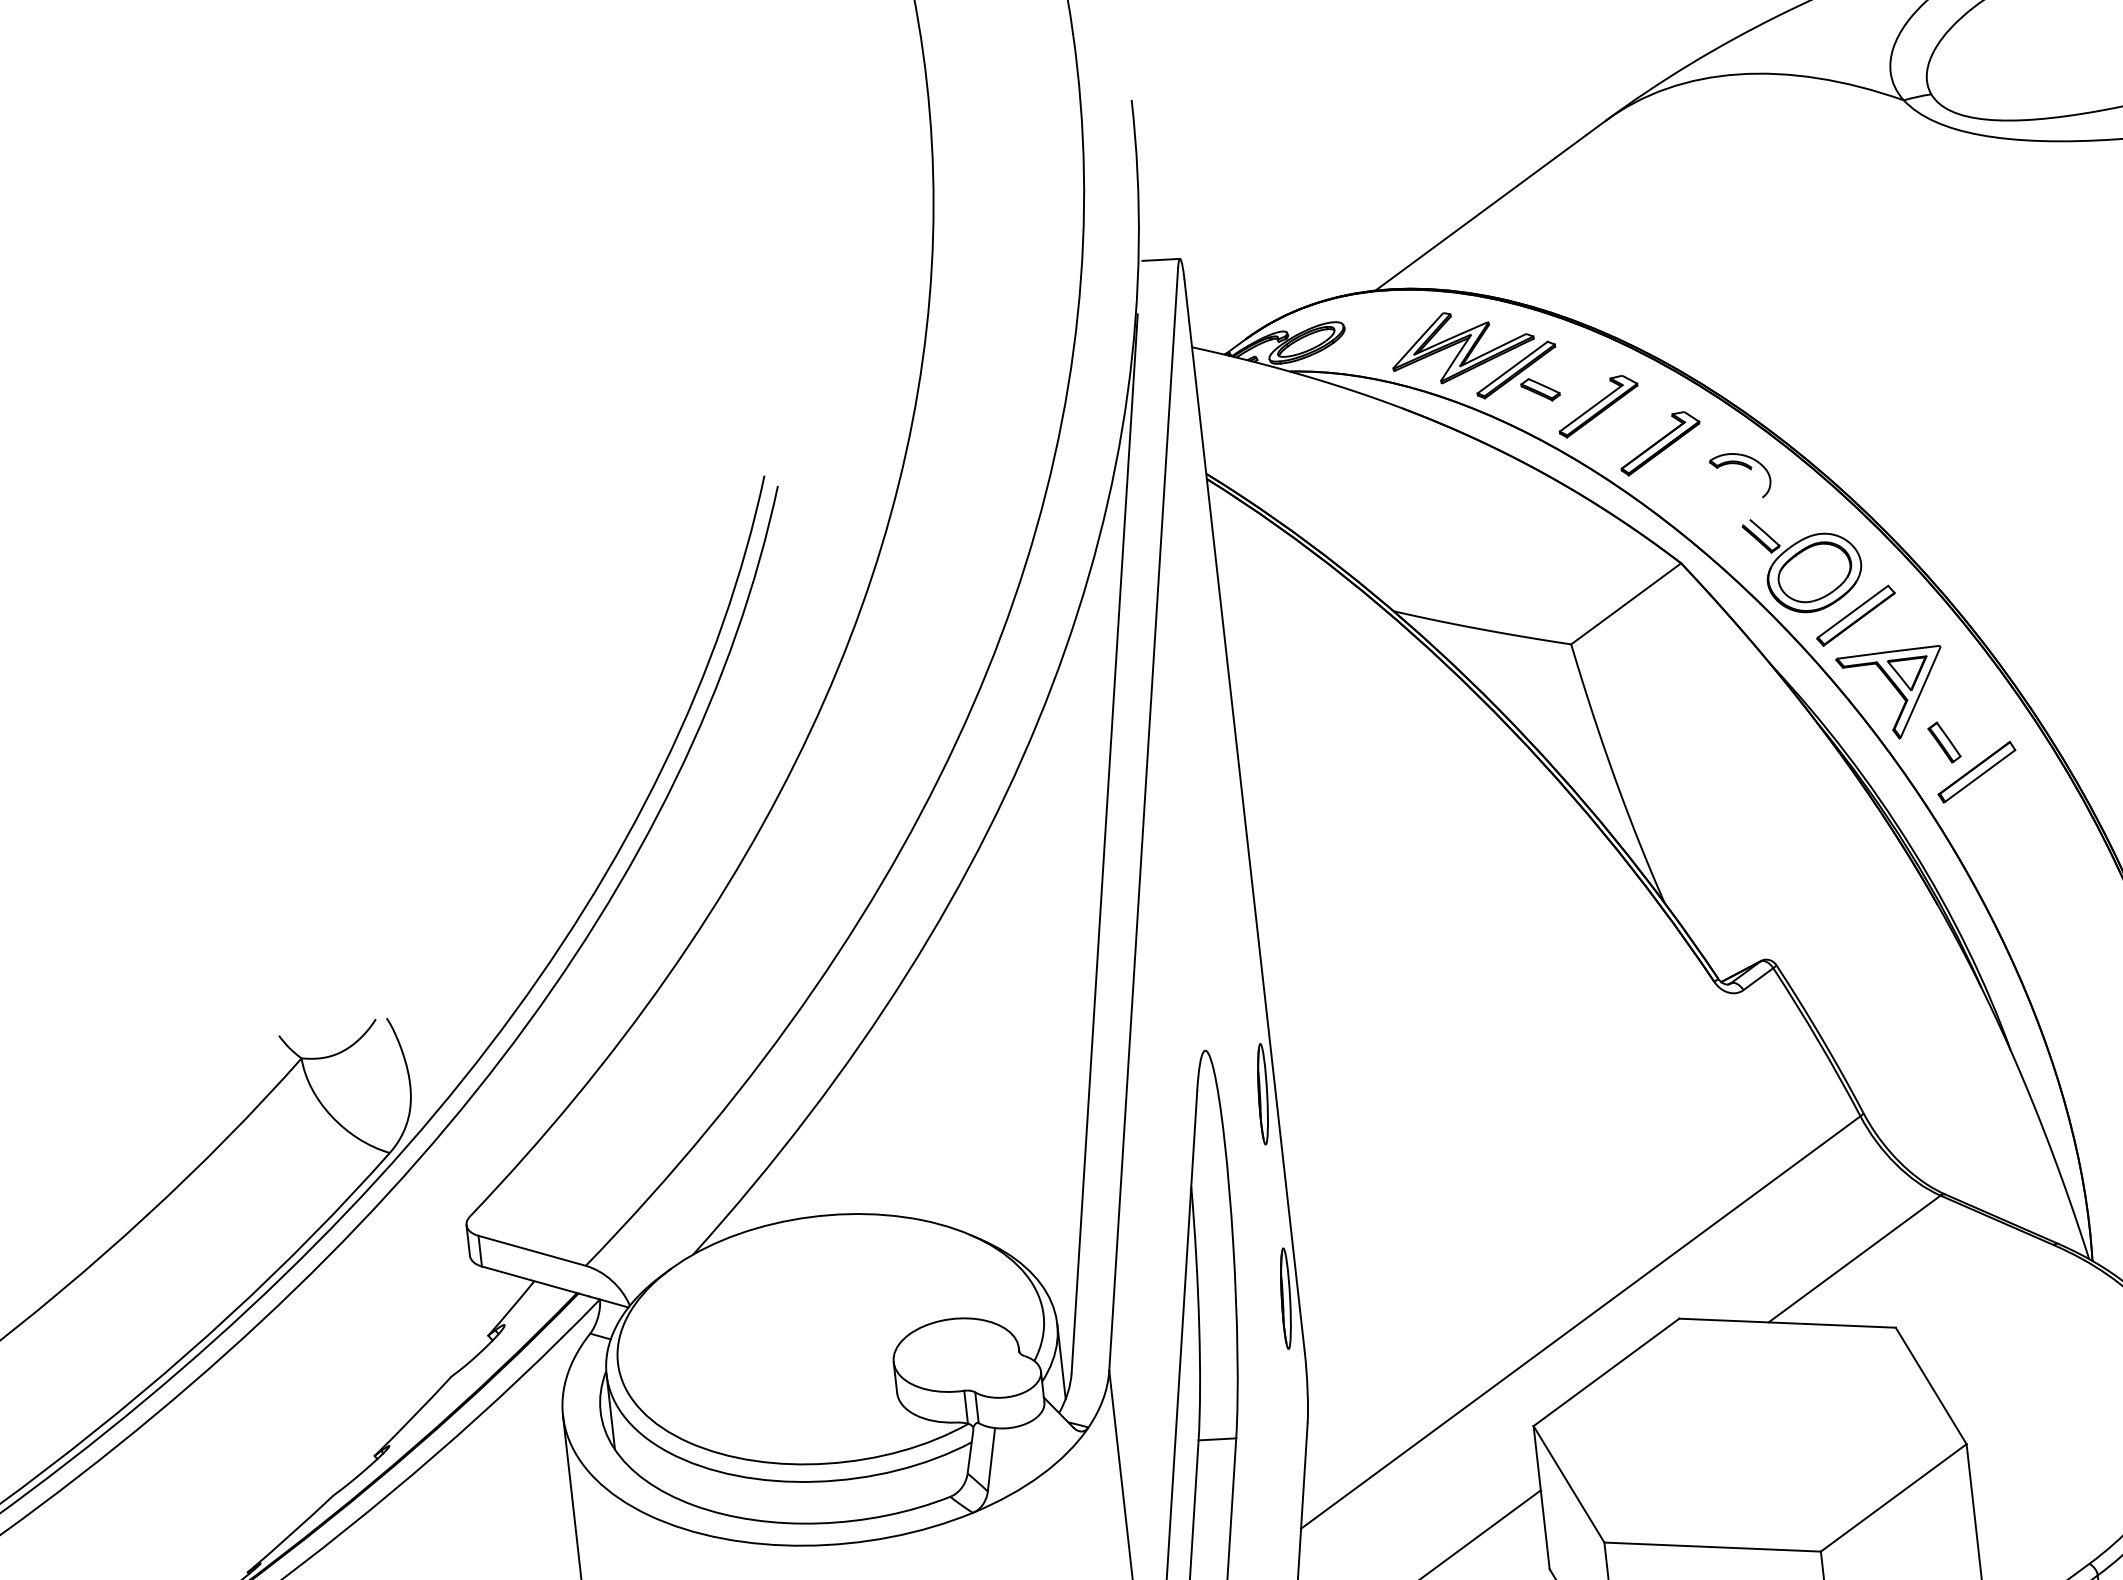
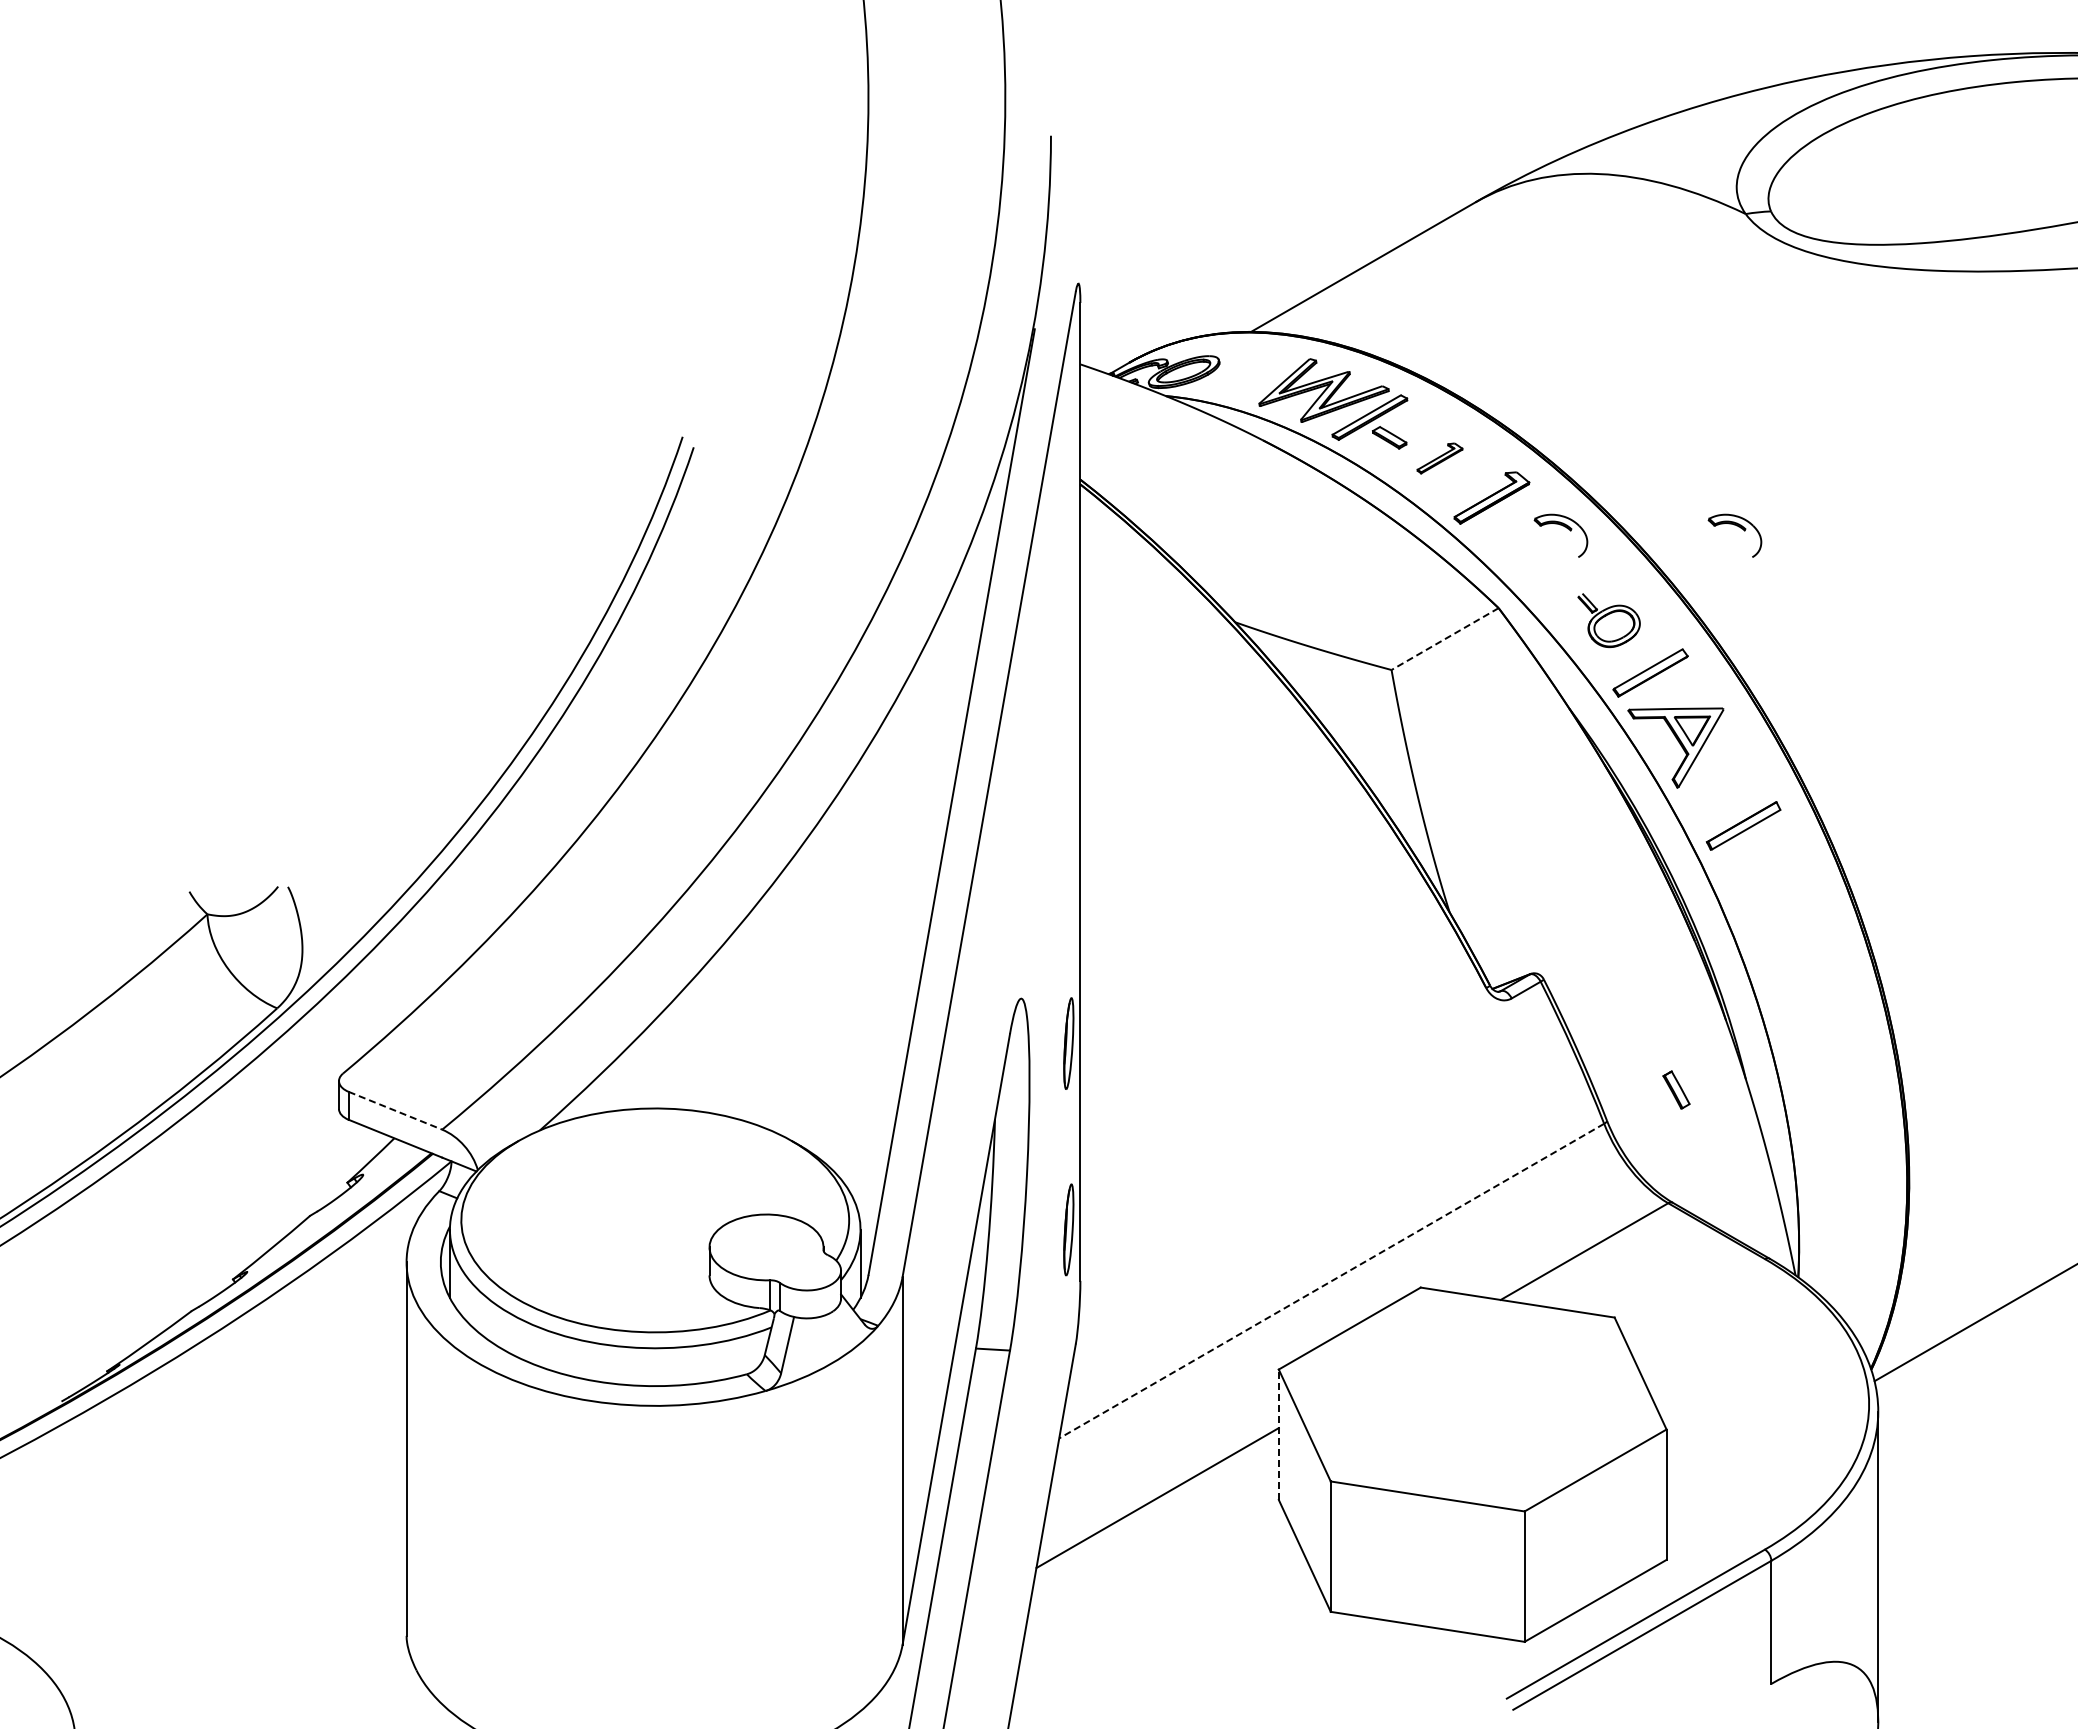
line: (1161, 259) -> (1061, 282), removed
part: (1597, 406) -> (1439, 458), size x0.6
part: (1934, 445) -> (1738, 527), added
part: (1803, 563) -> (1608, 620), size x0.6
line: (1626, 604) -> (1445, 639), solid -> dashed
part: (1944, 742) -> (1676, 1089), moved
line: (532, 1250) -> (395, 1110), solid -> dashed
line: (1580, 1322) -> (1331, 1281), solid -> dashed
line: (1541, 1497) -> (1278, 1434), solid -> dashed

